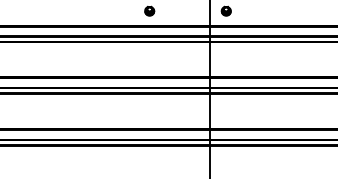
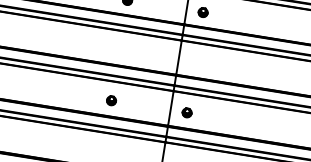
part: (149, 112) -> (111, 100), added
part: (225, 112) -> (186, 112), added

